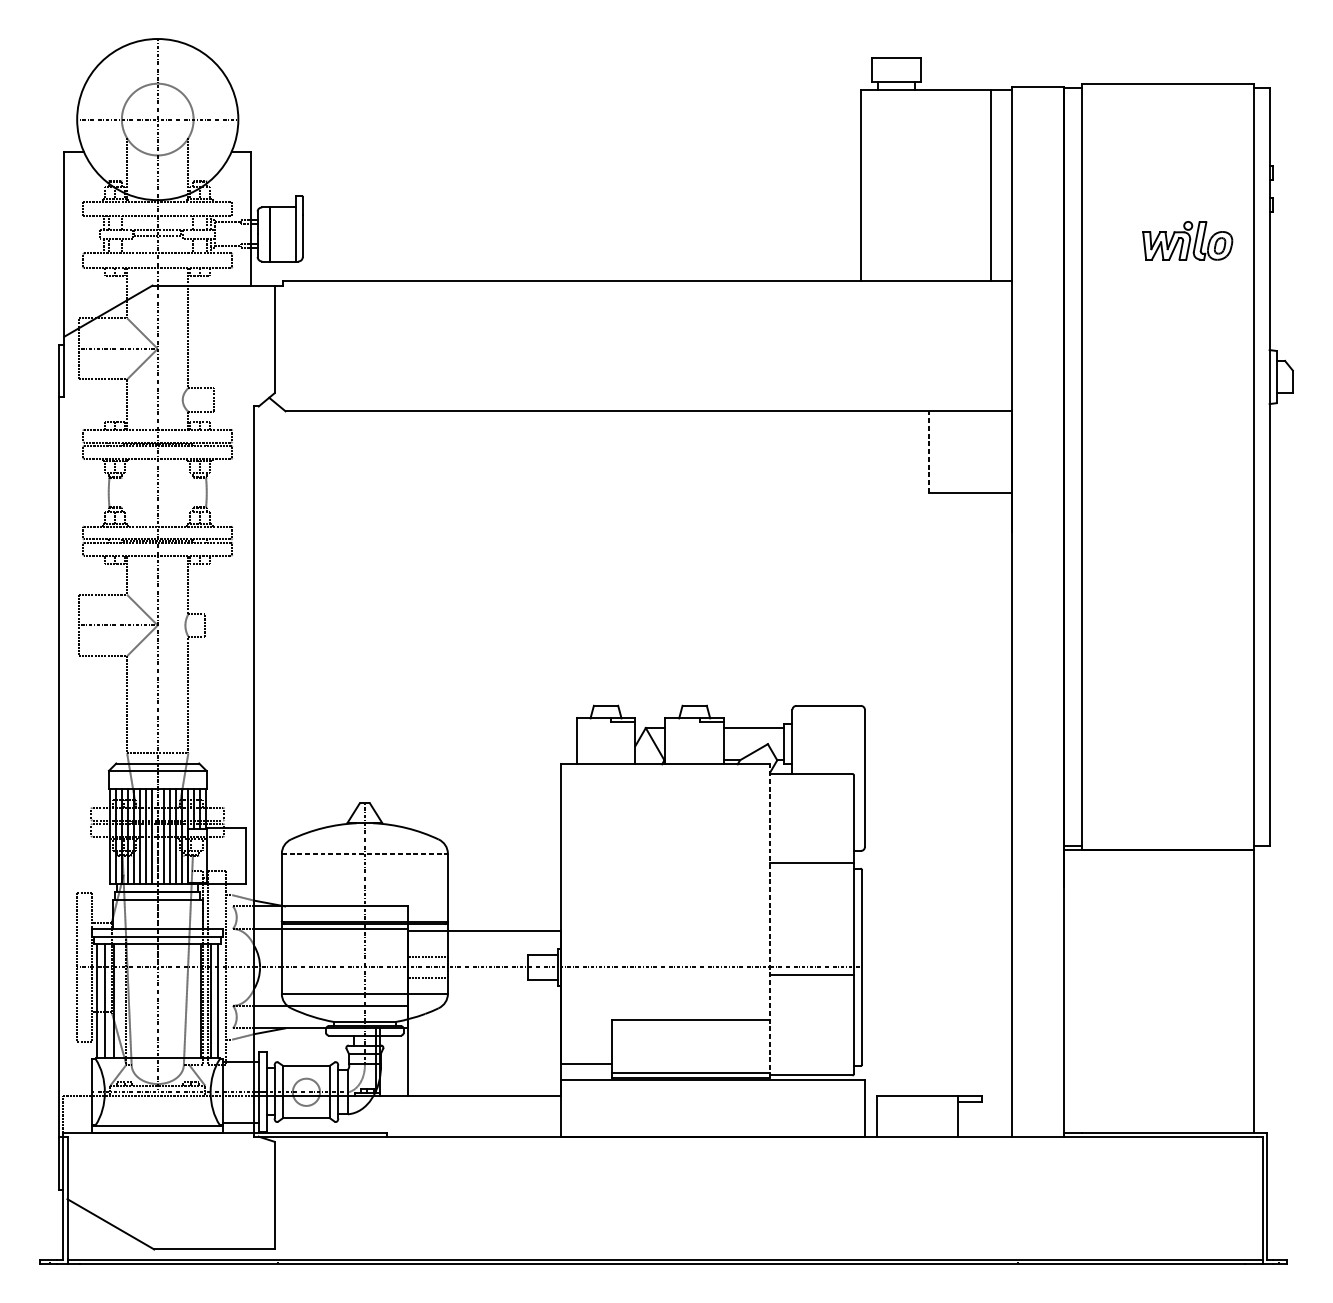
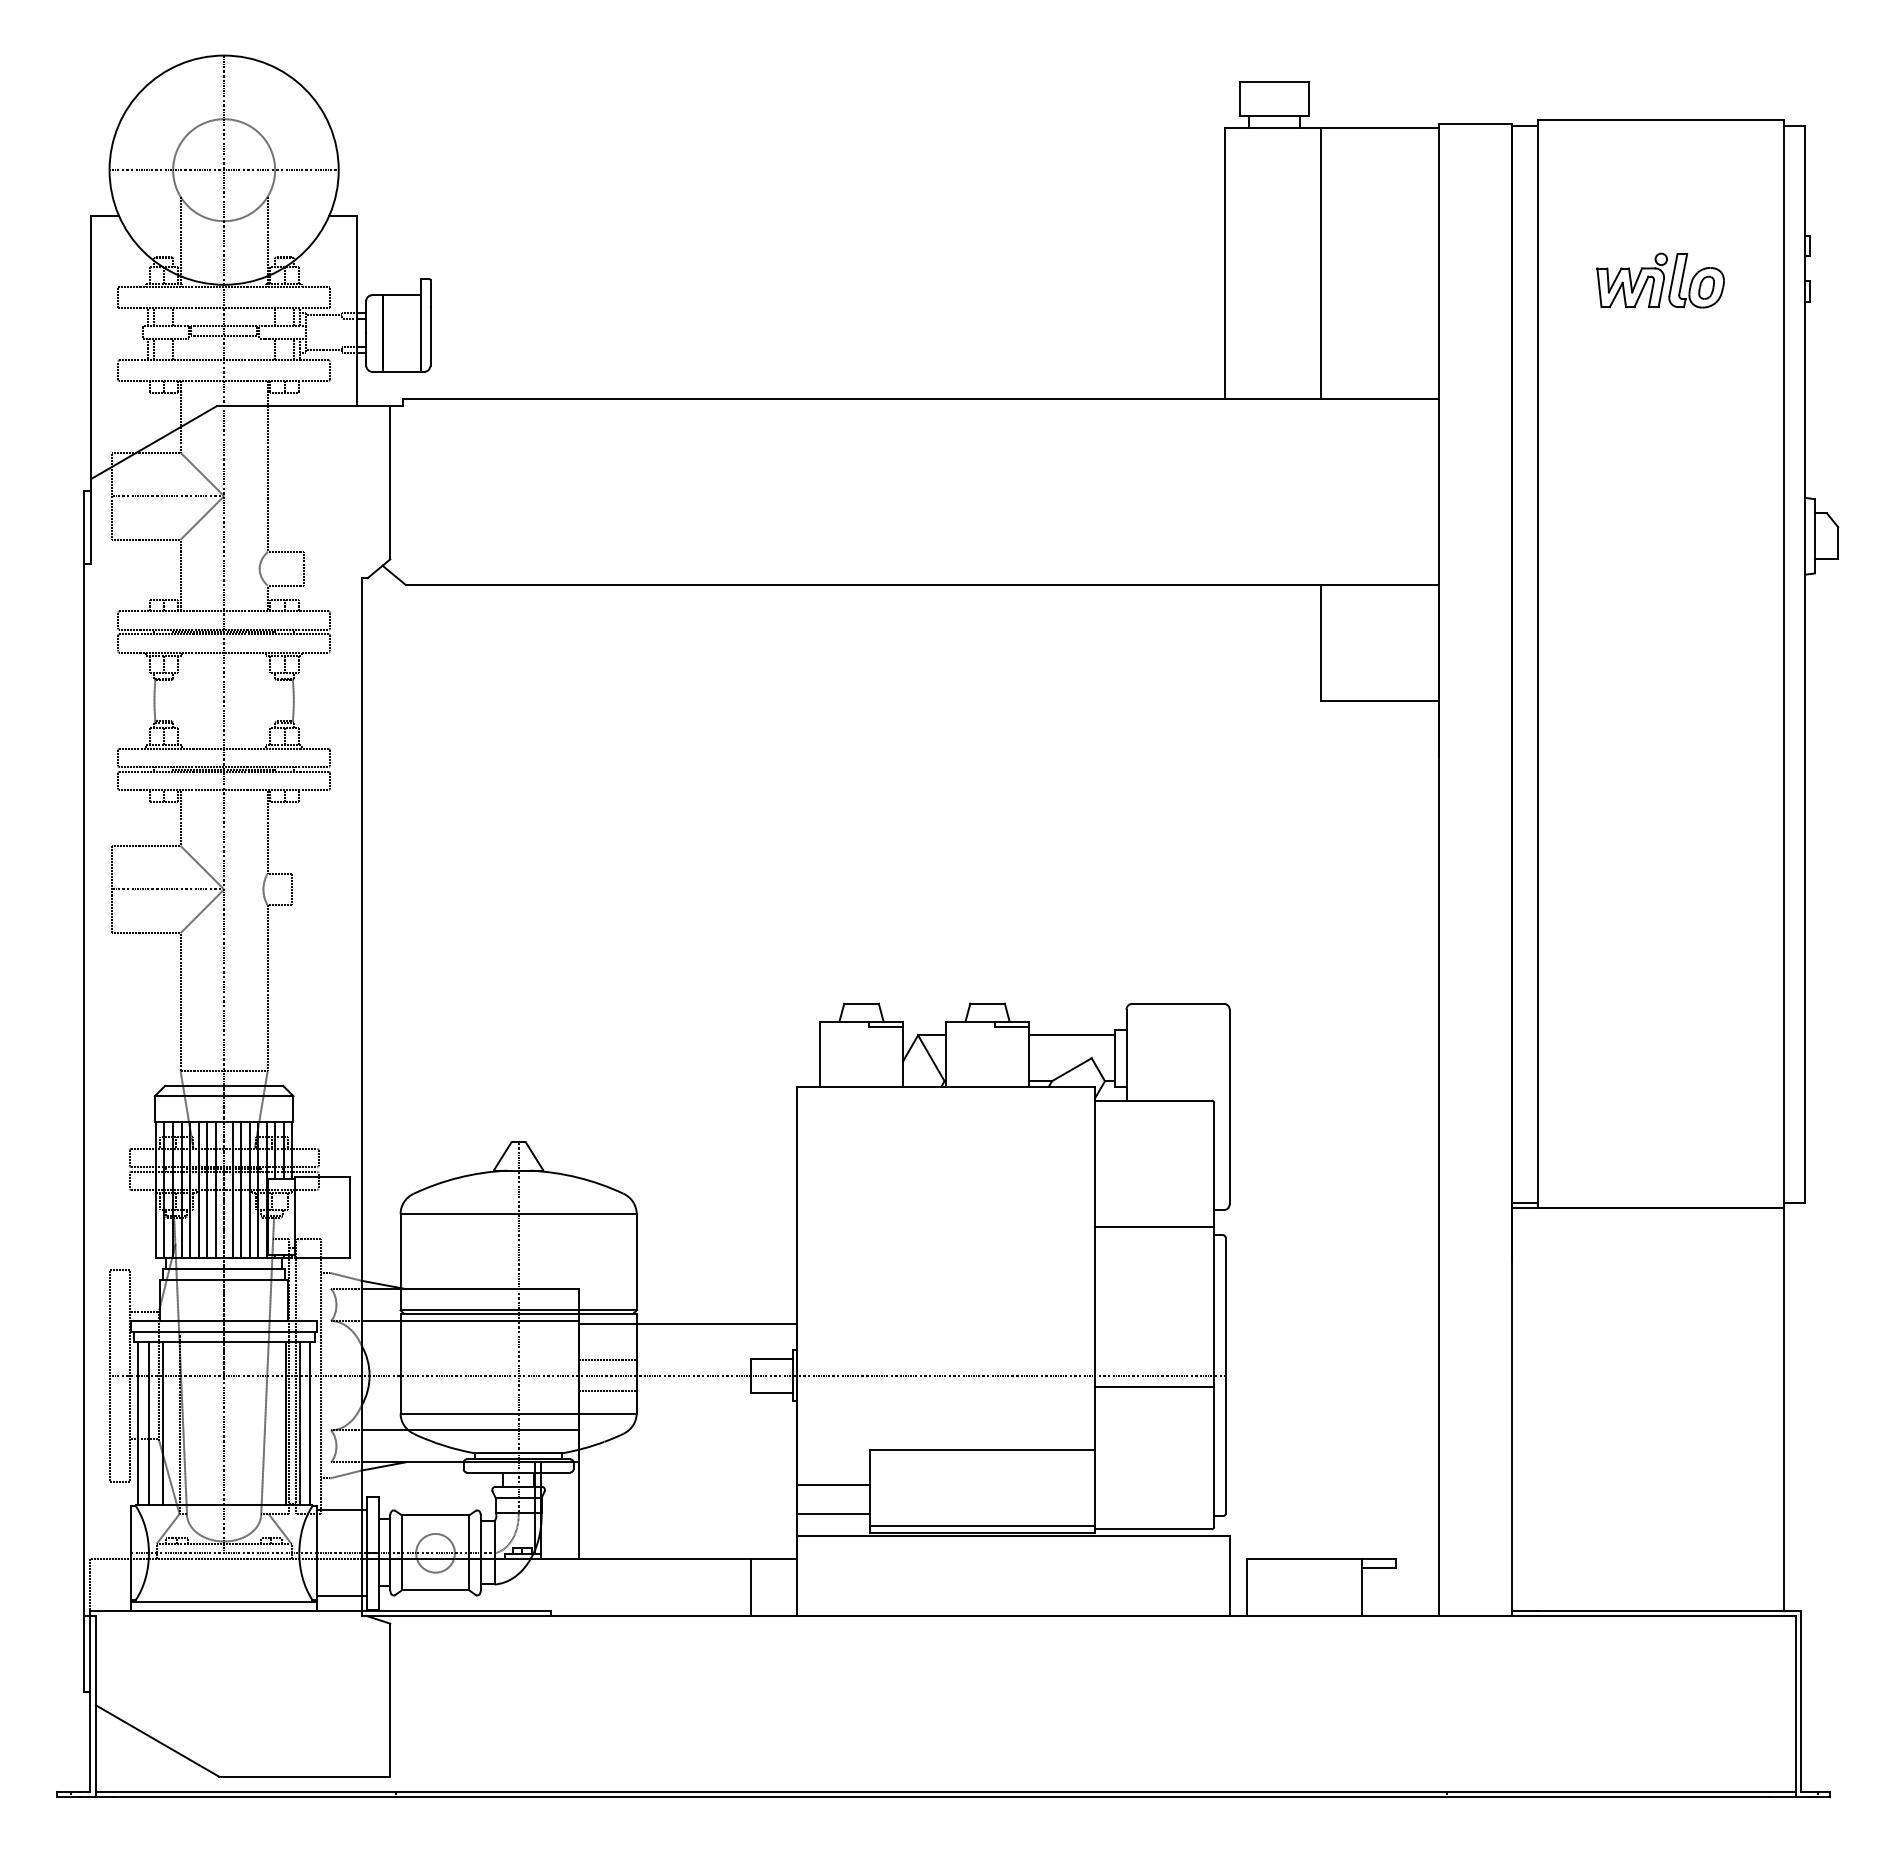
line: (990, 185) -> (1320, 263), moved
part: (1187, 240) -> (1660, 280), moved
line: (928, 451) -> (1320, 642), dashed -> solid
line: (365, 853) -> (519, 1213), dashed -> solid
line: (770, 920) -> (1095, 1309), dashed -> solid
line: (586, 1043) -> (833, 1484), added
line: (528, 1116) -> (751, 1587), added

